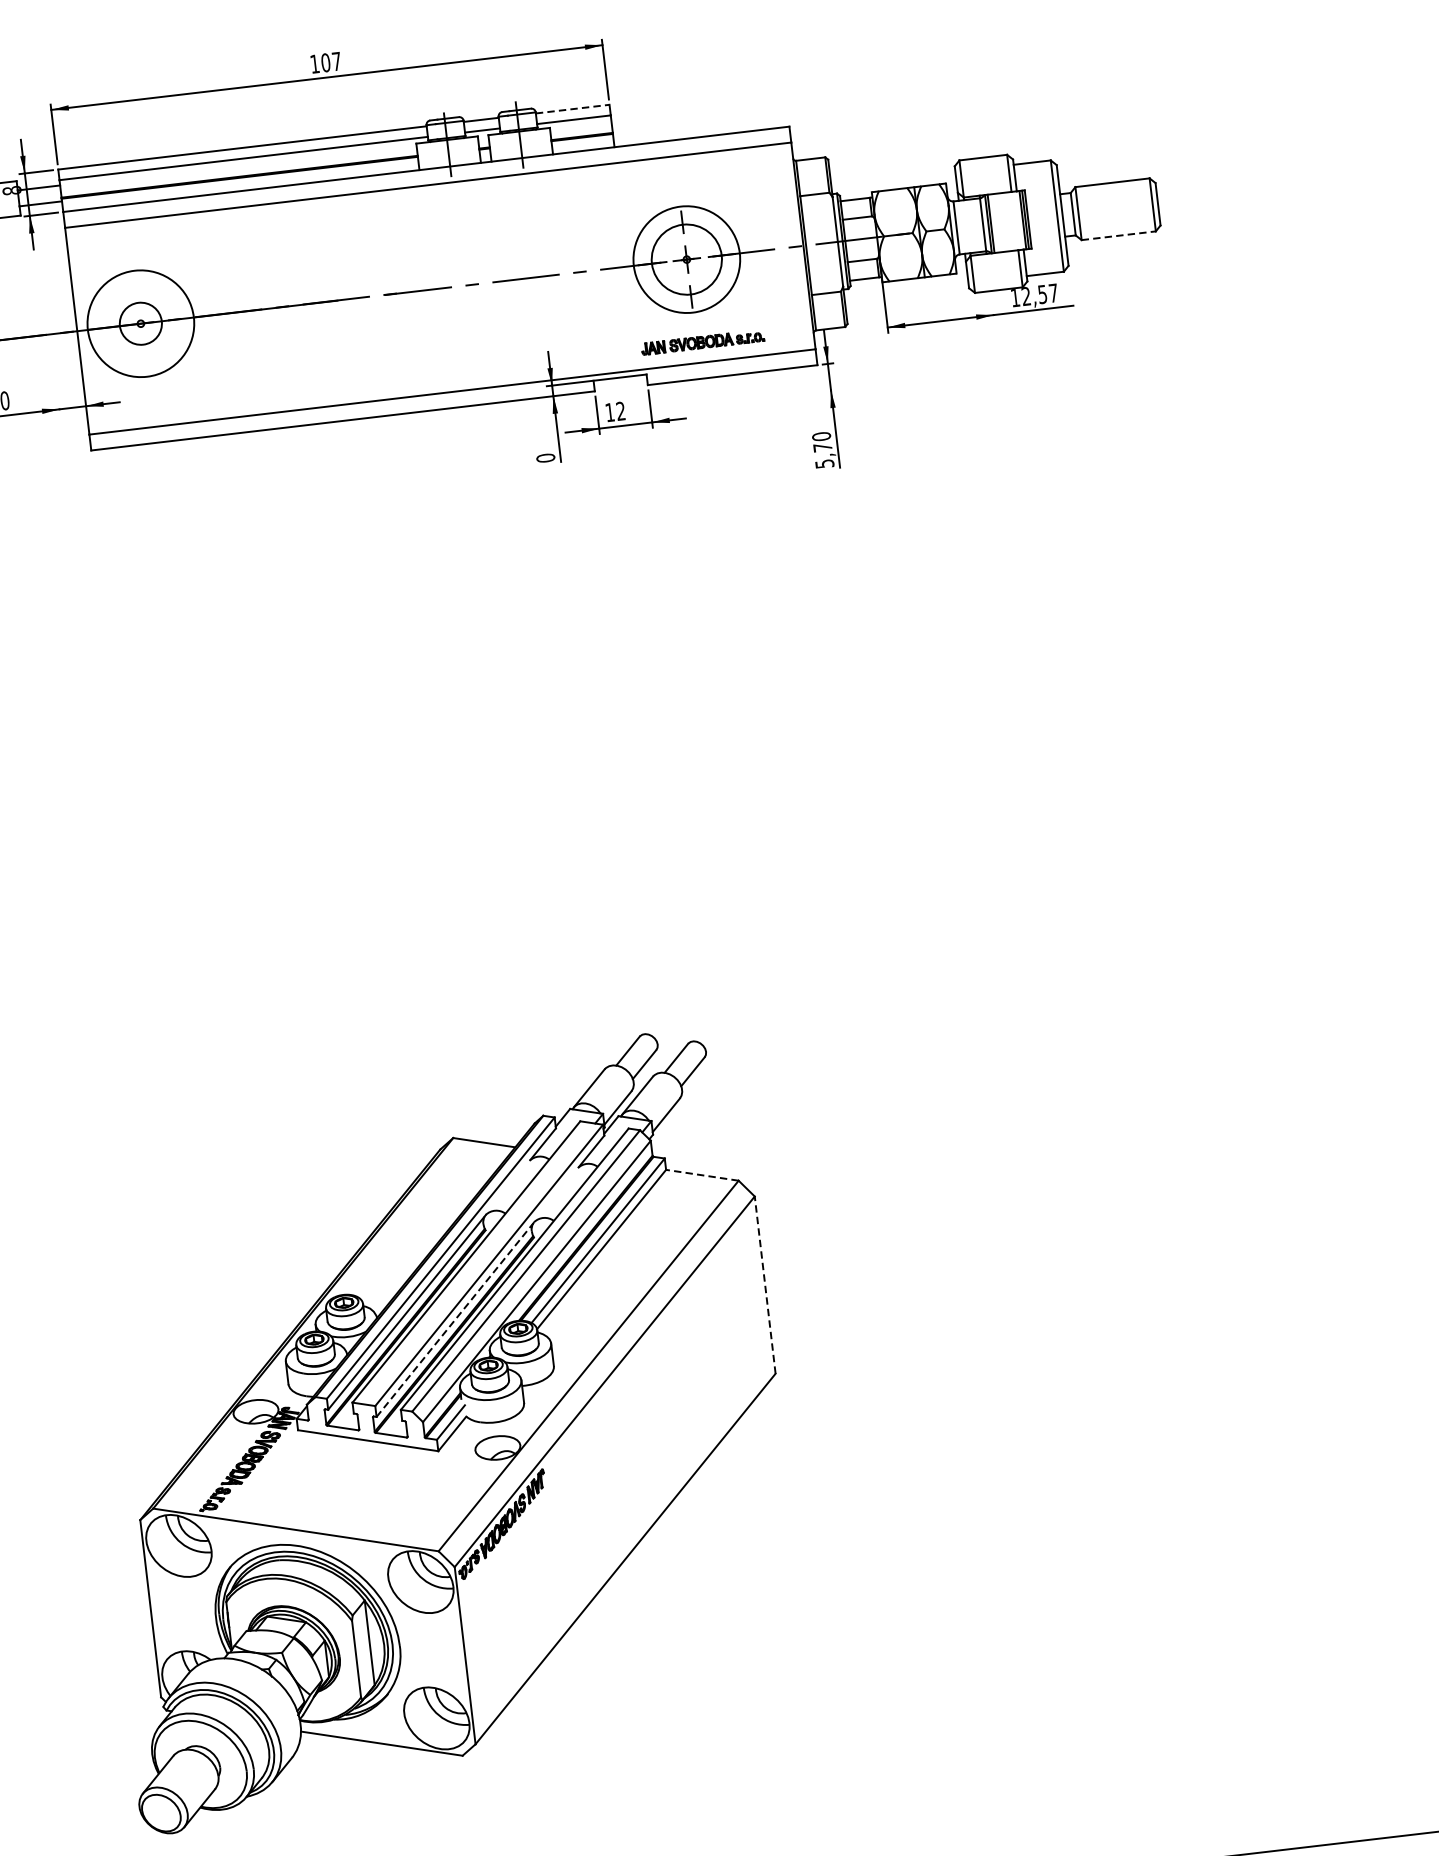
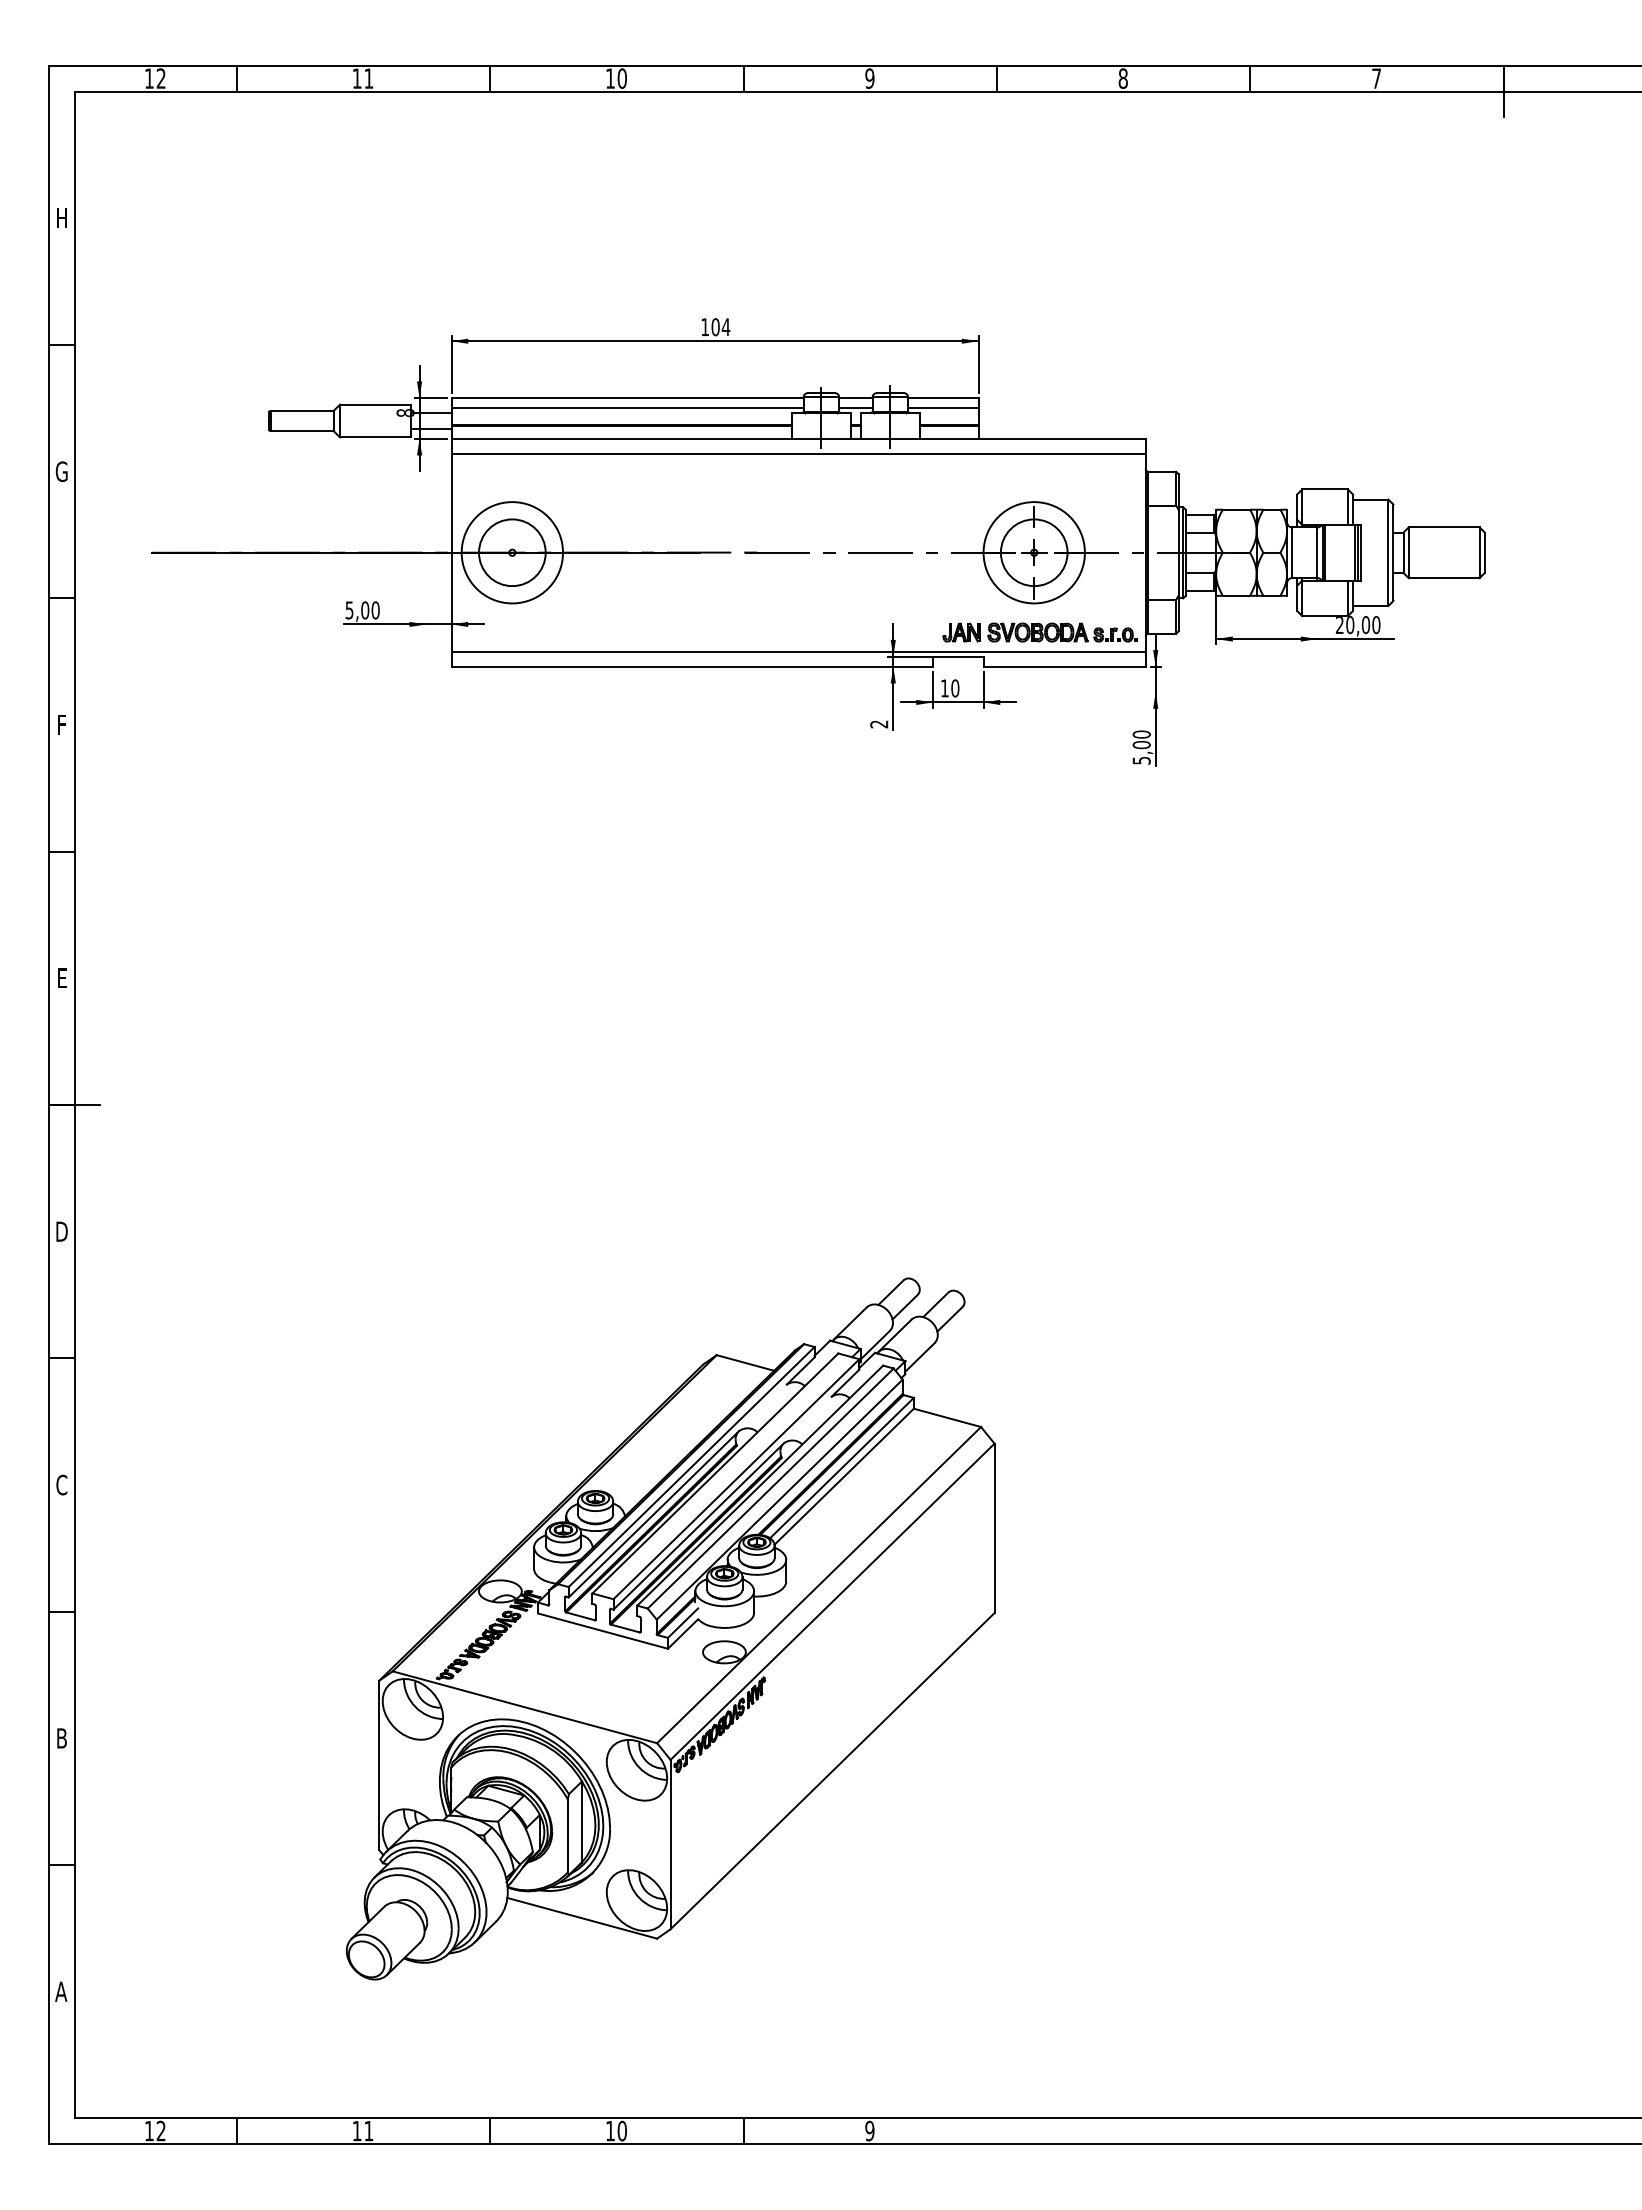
text: (336, 61) -> (725, 327), 107 -> 104
line: (572, 109) -> (943, 398), dashed -> solid
line: (1119, 236) -> (1444, 578), dashed -> solid
text: (1033, 295) -> (1357, 625), 12,57 -> 20,00
circle: (141, 323) -> (512, 552), size x1.67
part: (702, 342) -> (1039, 632), size x1.67
text: (621, 411) -> (955, 688), 12 -> 10
text: (822, 448) -> (1141, 745), 5,70 -> 5,00
text: (546, 458) -> (879, 724), 0 -> 2
line: (702, 1174) -> (947, 1417), dashed -> solid
line: (765, 1285) -> (994, 1528), dashed -> solid
line: (455, 1319) -> (698, 1526), dashed -> solid

